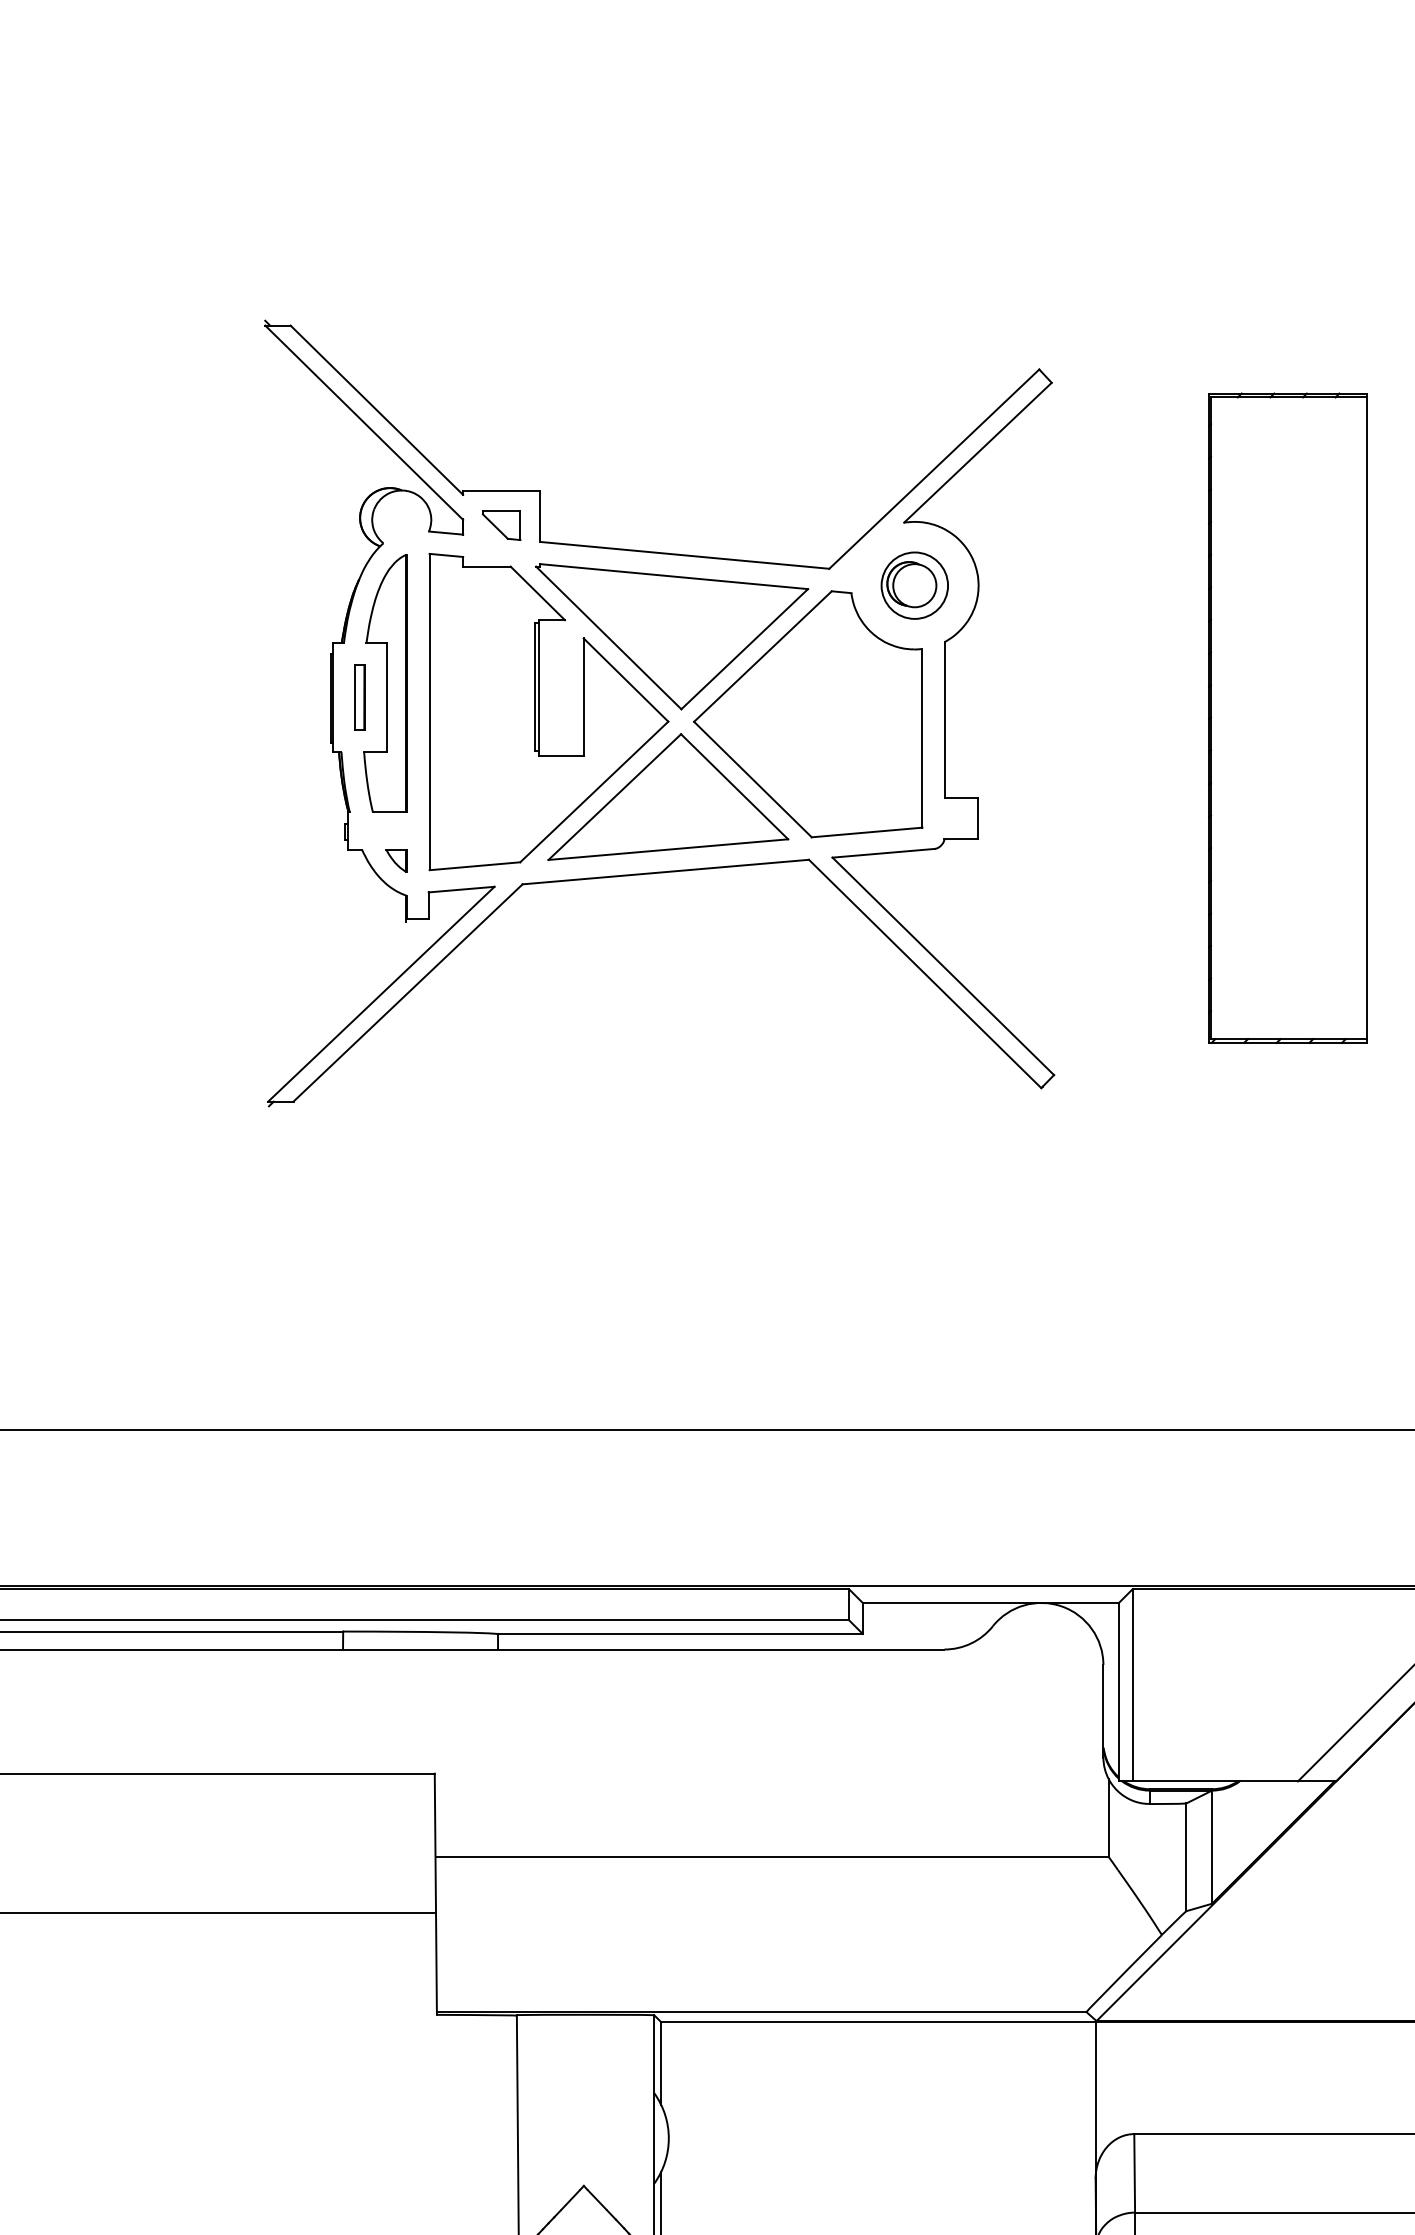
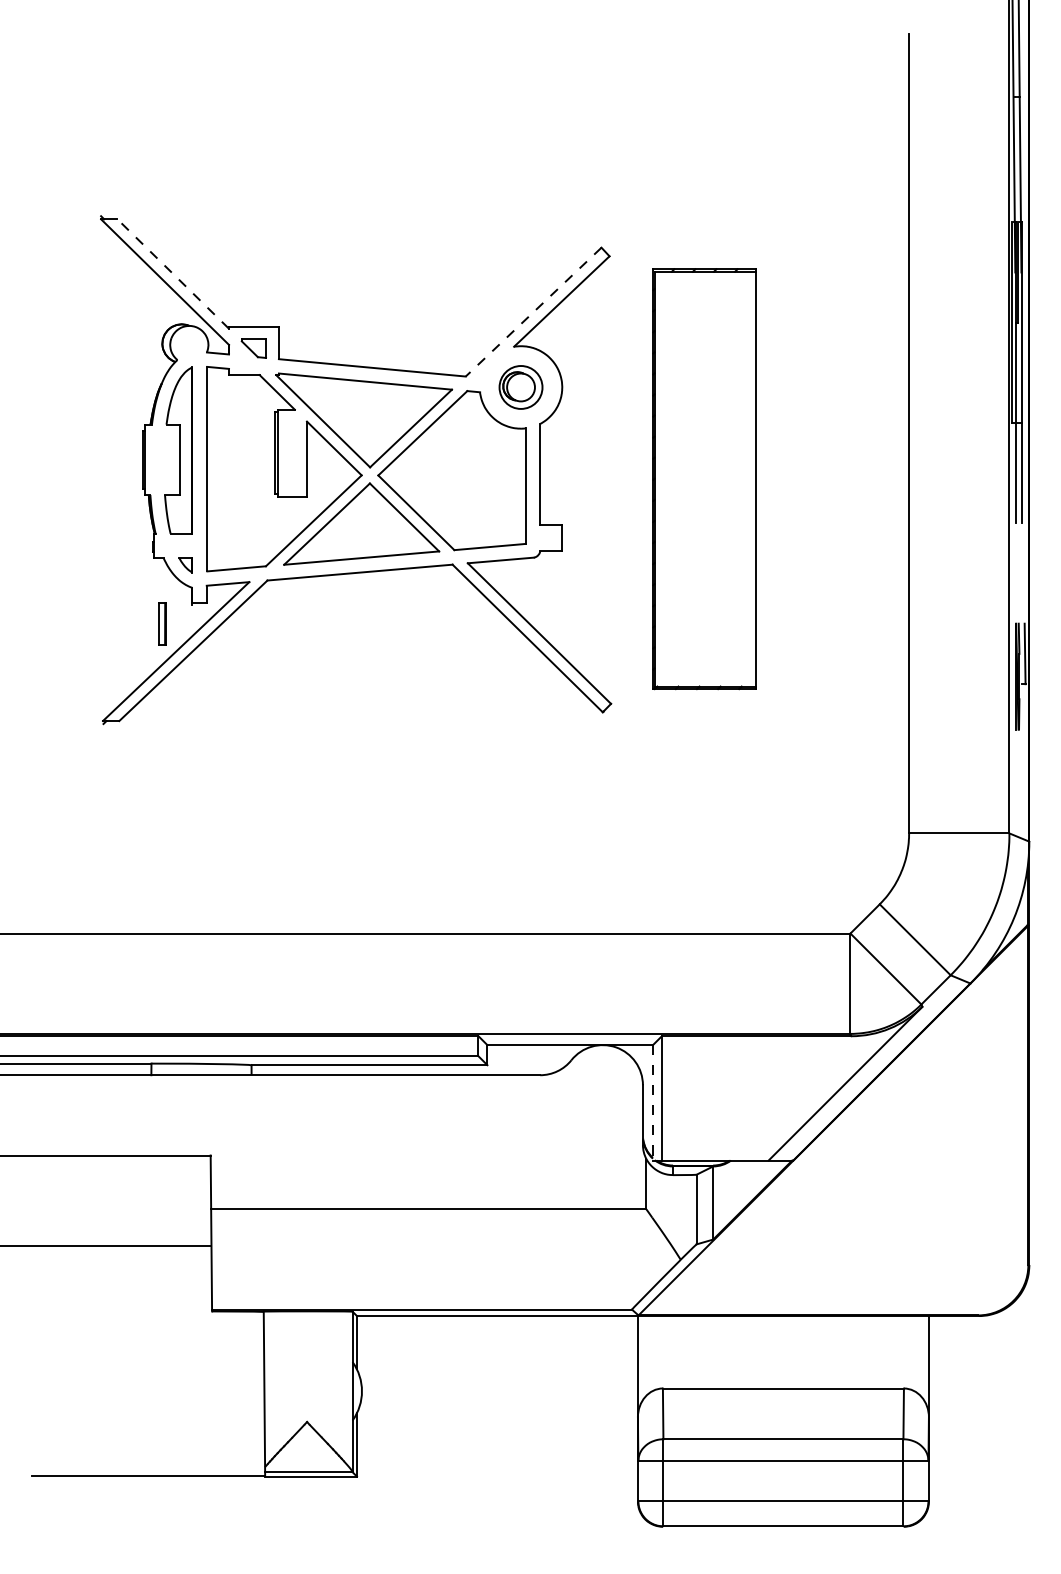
line: (375, 409) -> (172, 273), solid -> dashed
line: (934, 469) -> (533, 312), solid -> dashed
part: (360, 697) -> (162, 623), moved
part: (1288, 718) -> (704, 479), moved
line: (1118, 1691) -> (652, 1102), solid -> dashed

